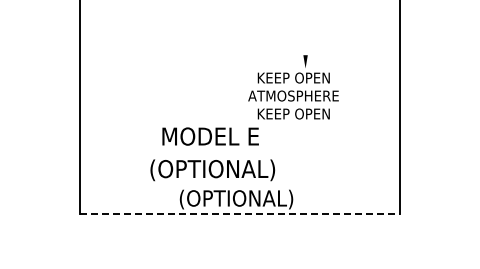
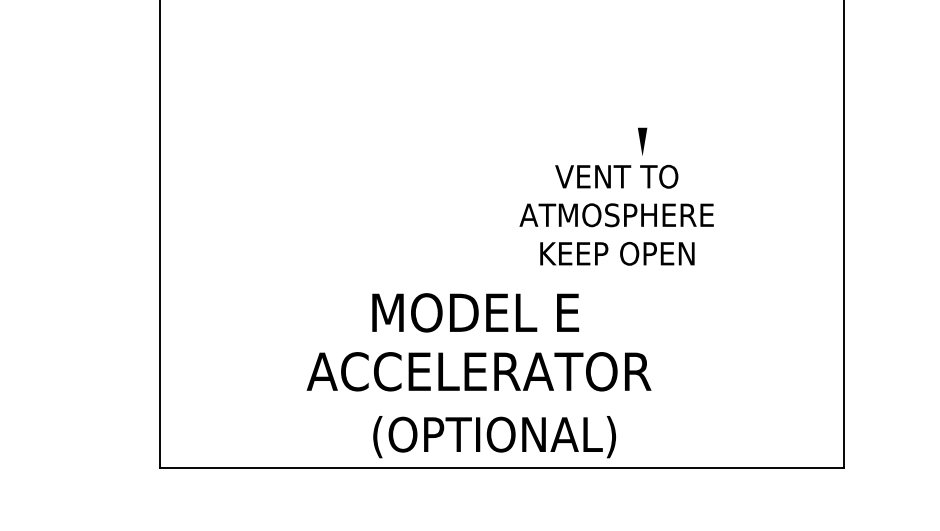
text: (293, 77) -> (616, 175), KEEP OPEN -> VENT TO
text: (210, 136) -> (475, 312), moved
text: (228, 170) -> (477, 374), (OPTIONAL) -> ACCELERATOR
line: (240, 213) -> (503, 466), dashed -> solid

